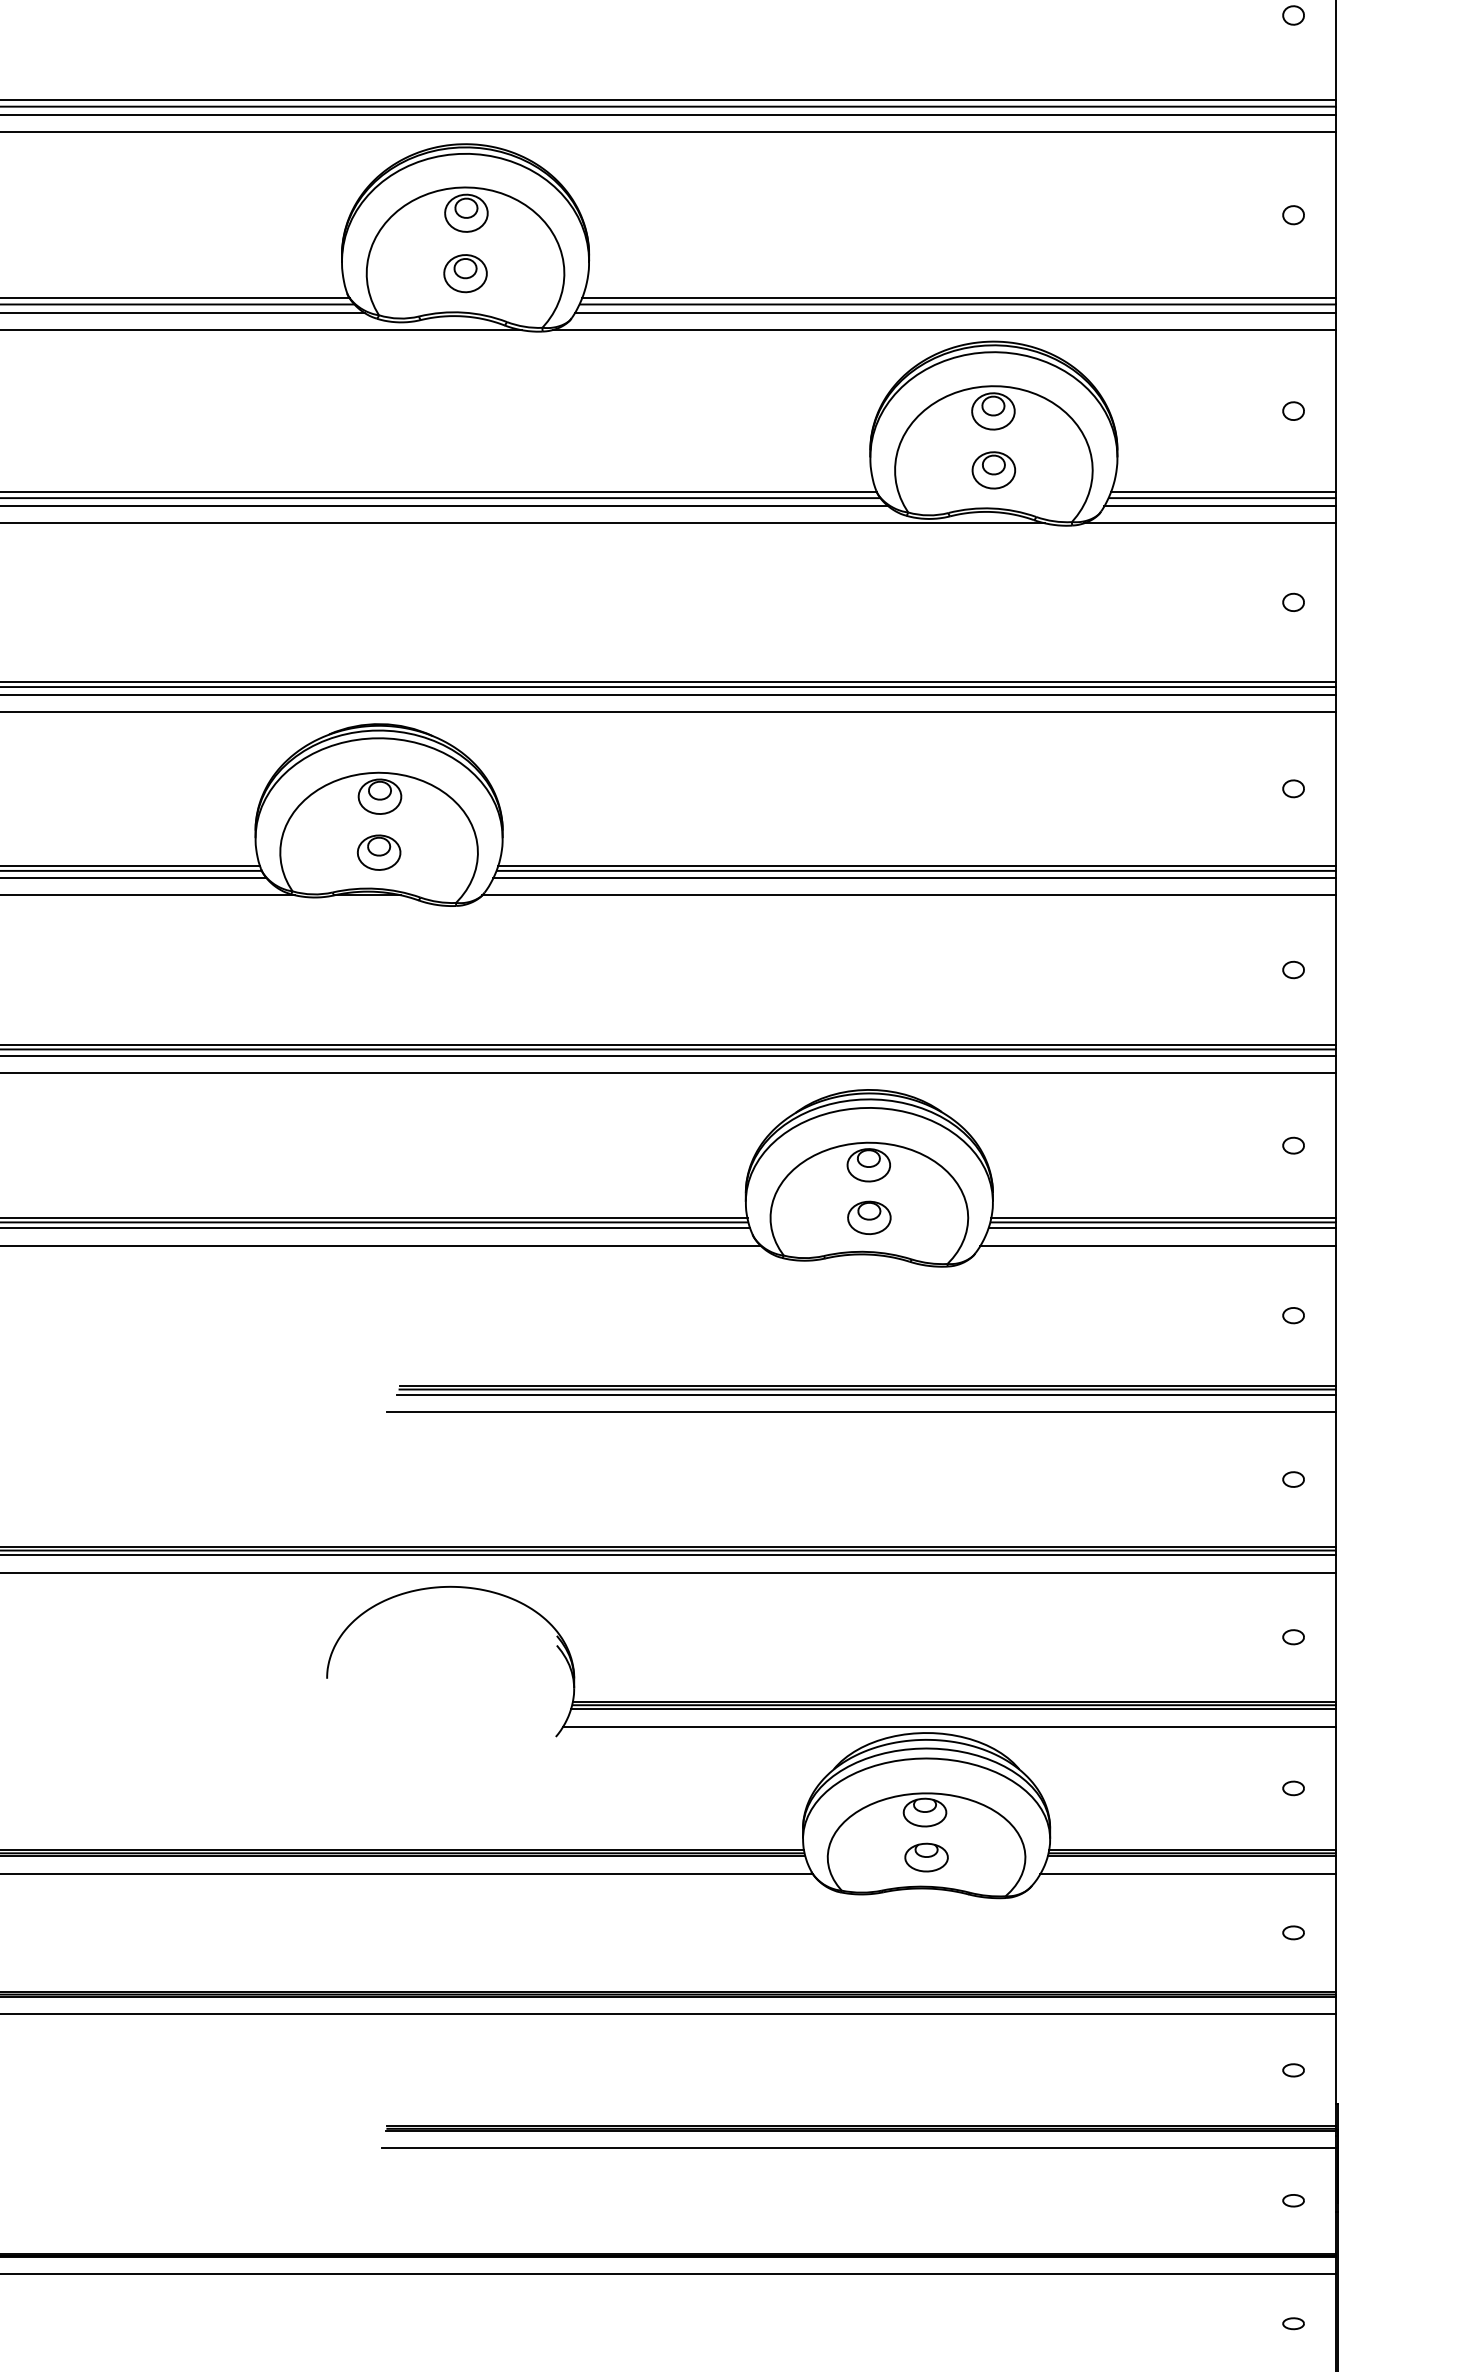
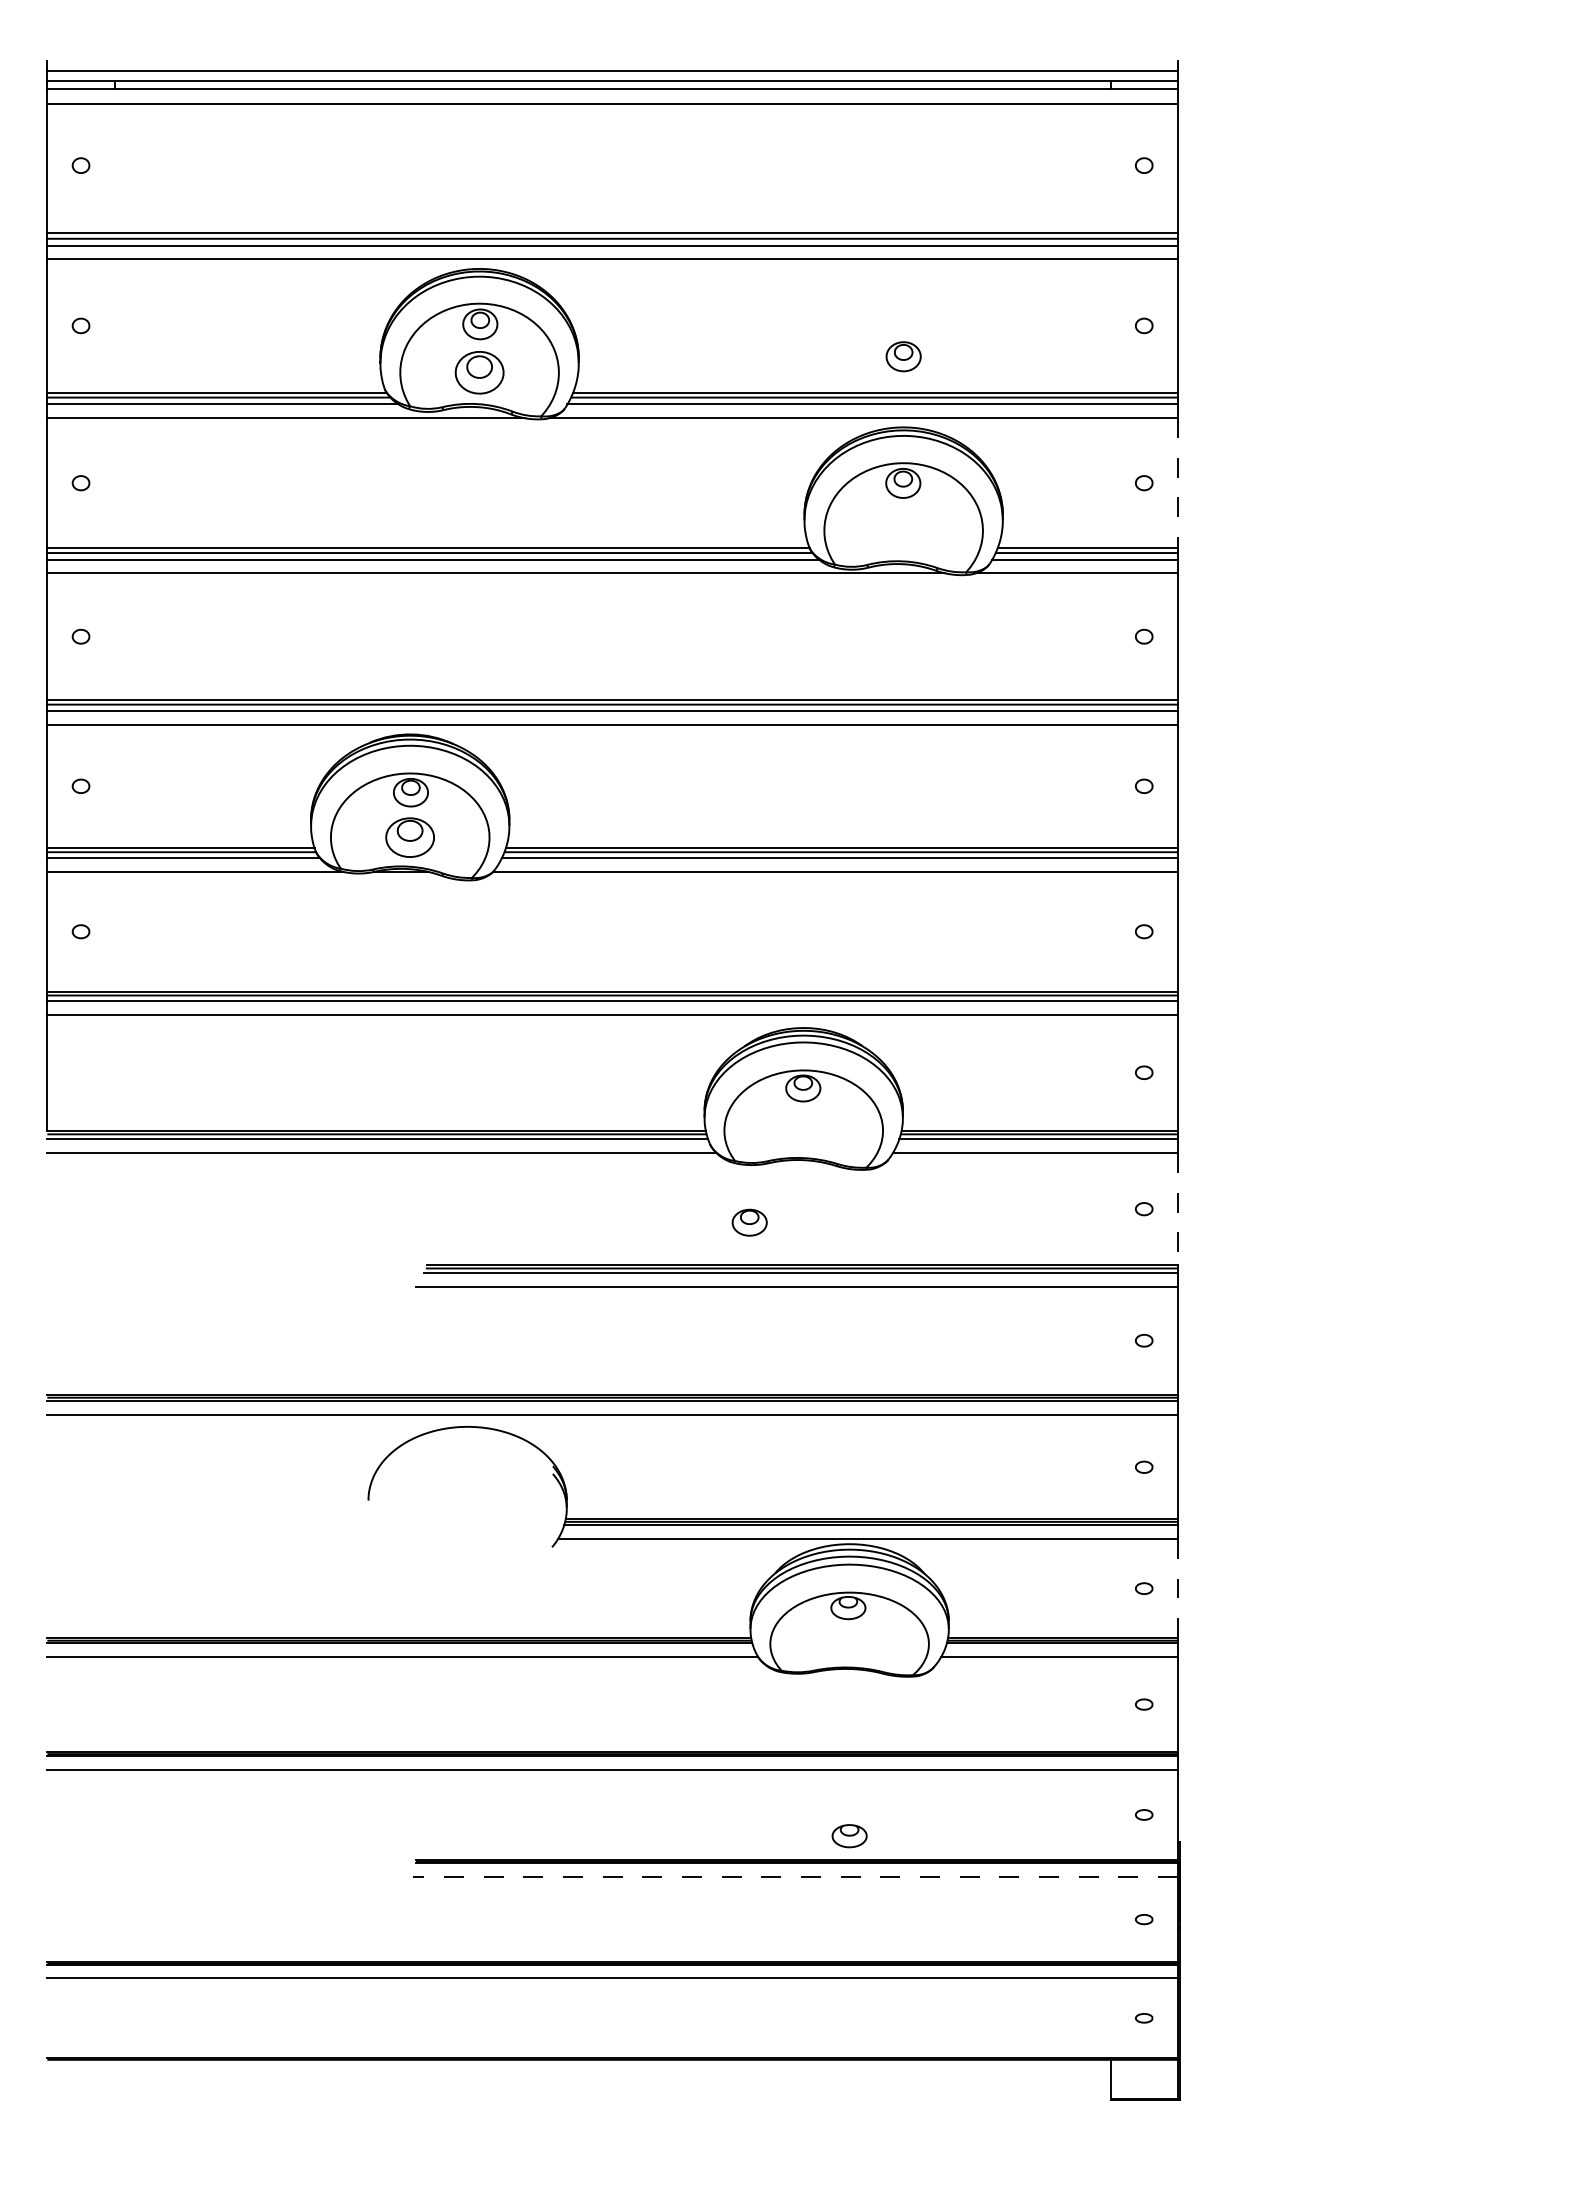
part: (465, 273) -> (479, 372), size x1.4
line: (1335, 411) -> (1177, 483), solid -> dashed
part: (993, 470) -> (903, 356), moved
part: (379, 852) -> (410, 837), size x1.4
part: (869, 1217) -> (749, 1222), moved
line: (1335, 1316) -> (1177, 1209), solid -> dashed
line: (1335, 1788) -> (1177, 1588), solid -> dashed
part: (926, 1858) -> (849, 1836), moved
line: (859, 2148) -> (795, 1877), solid -> dashed

